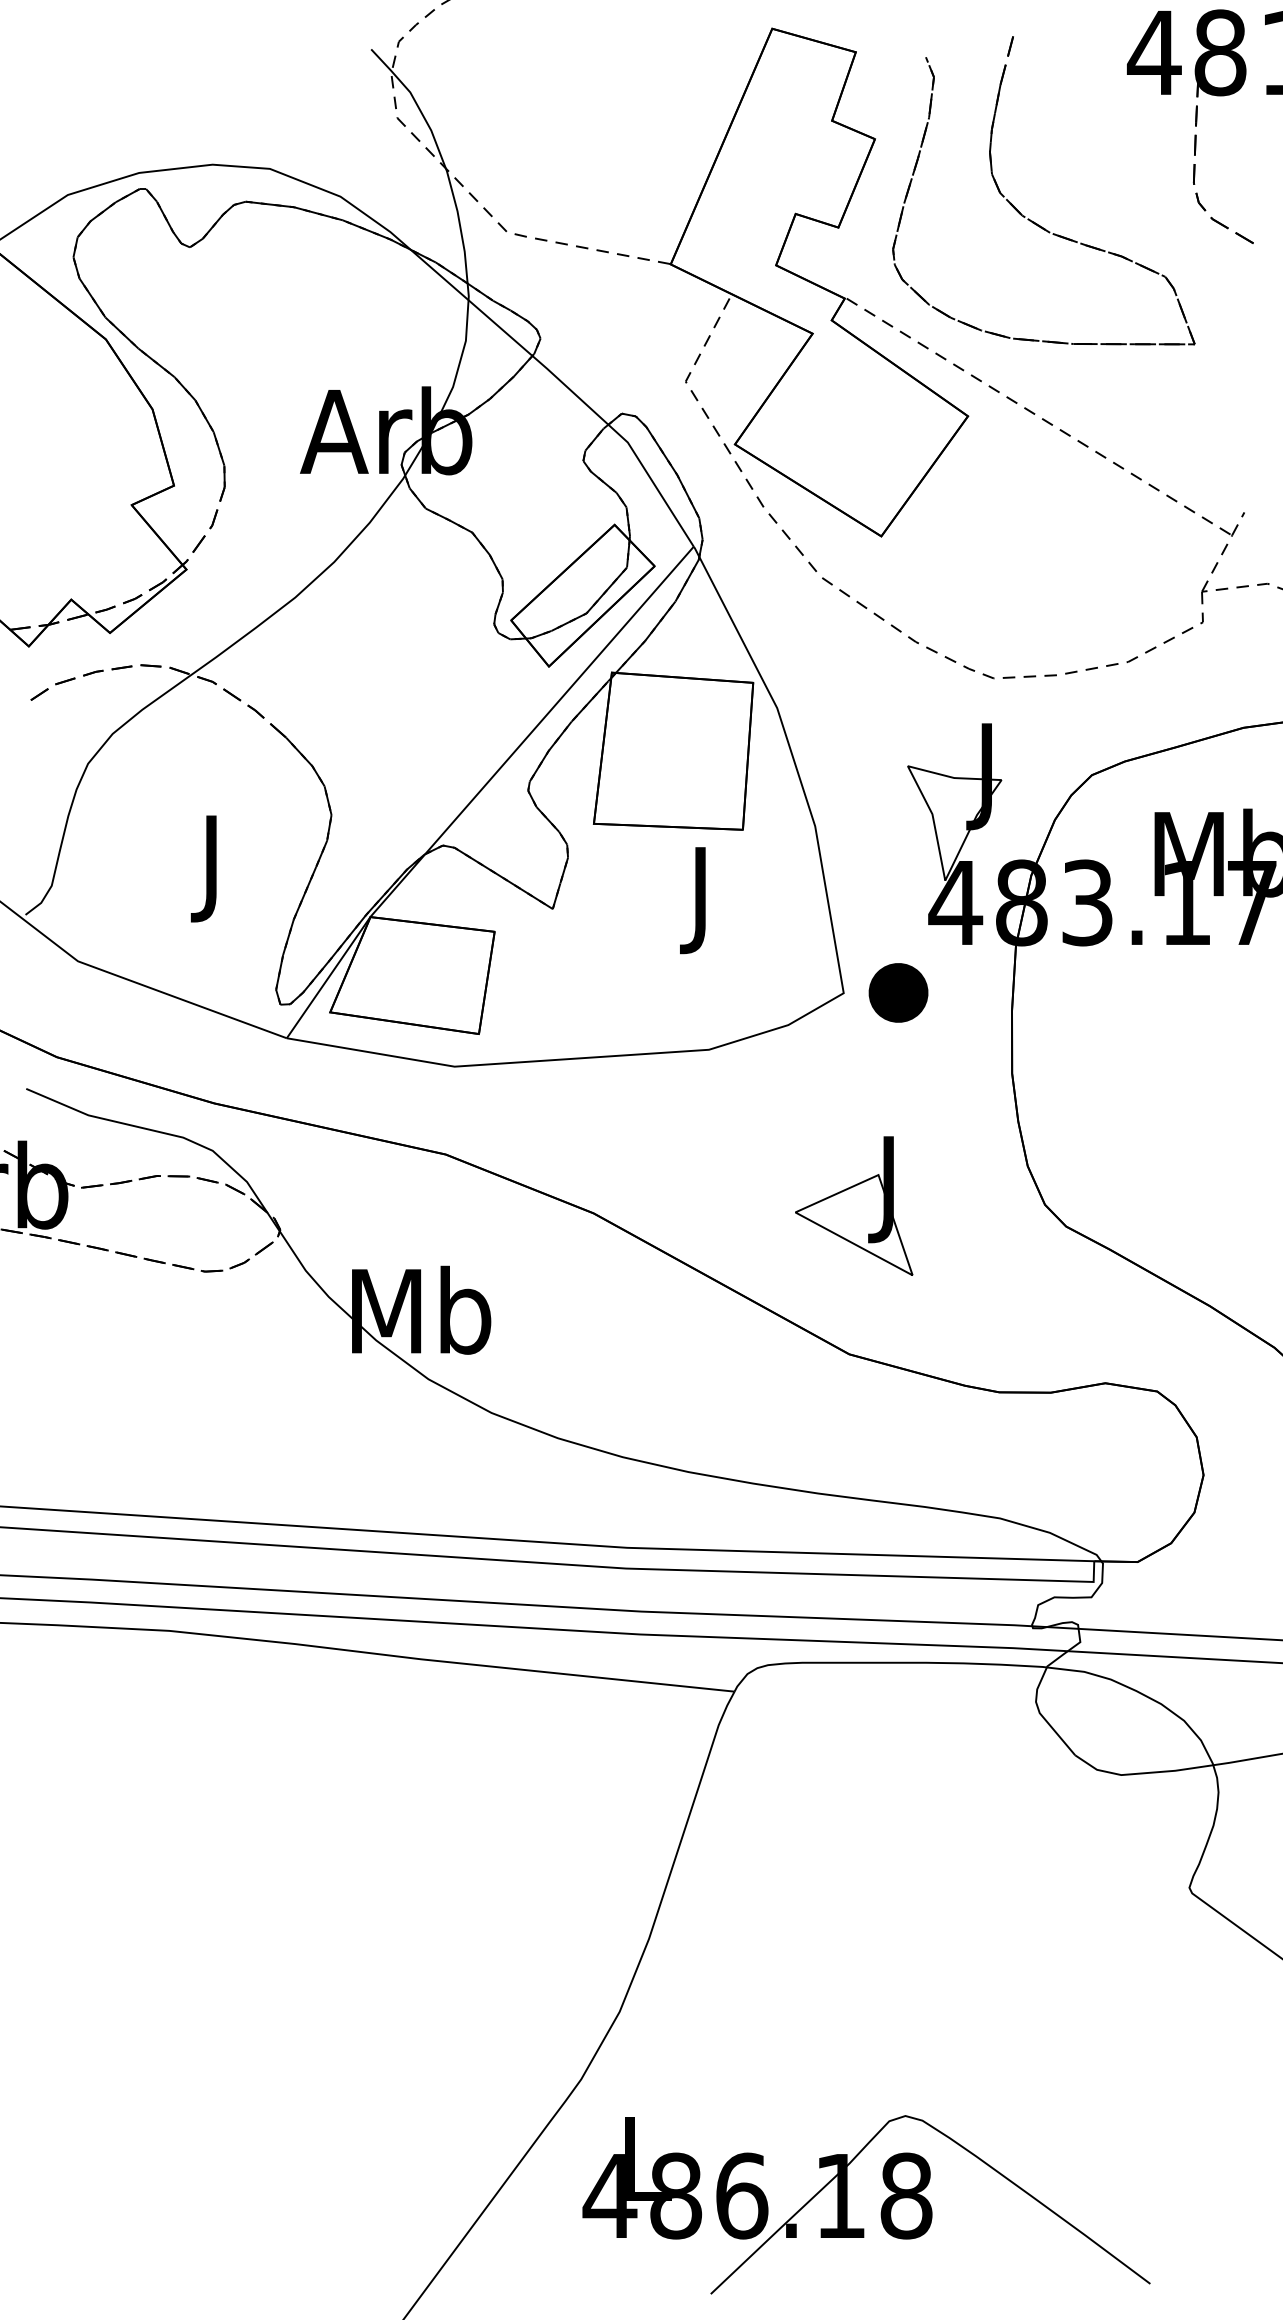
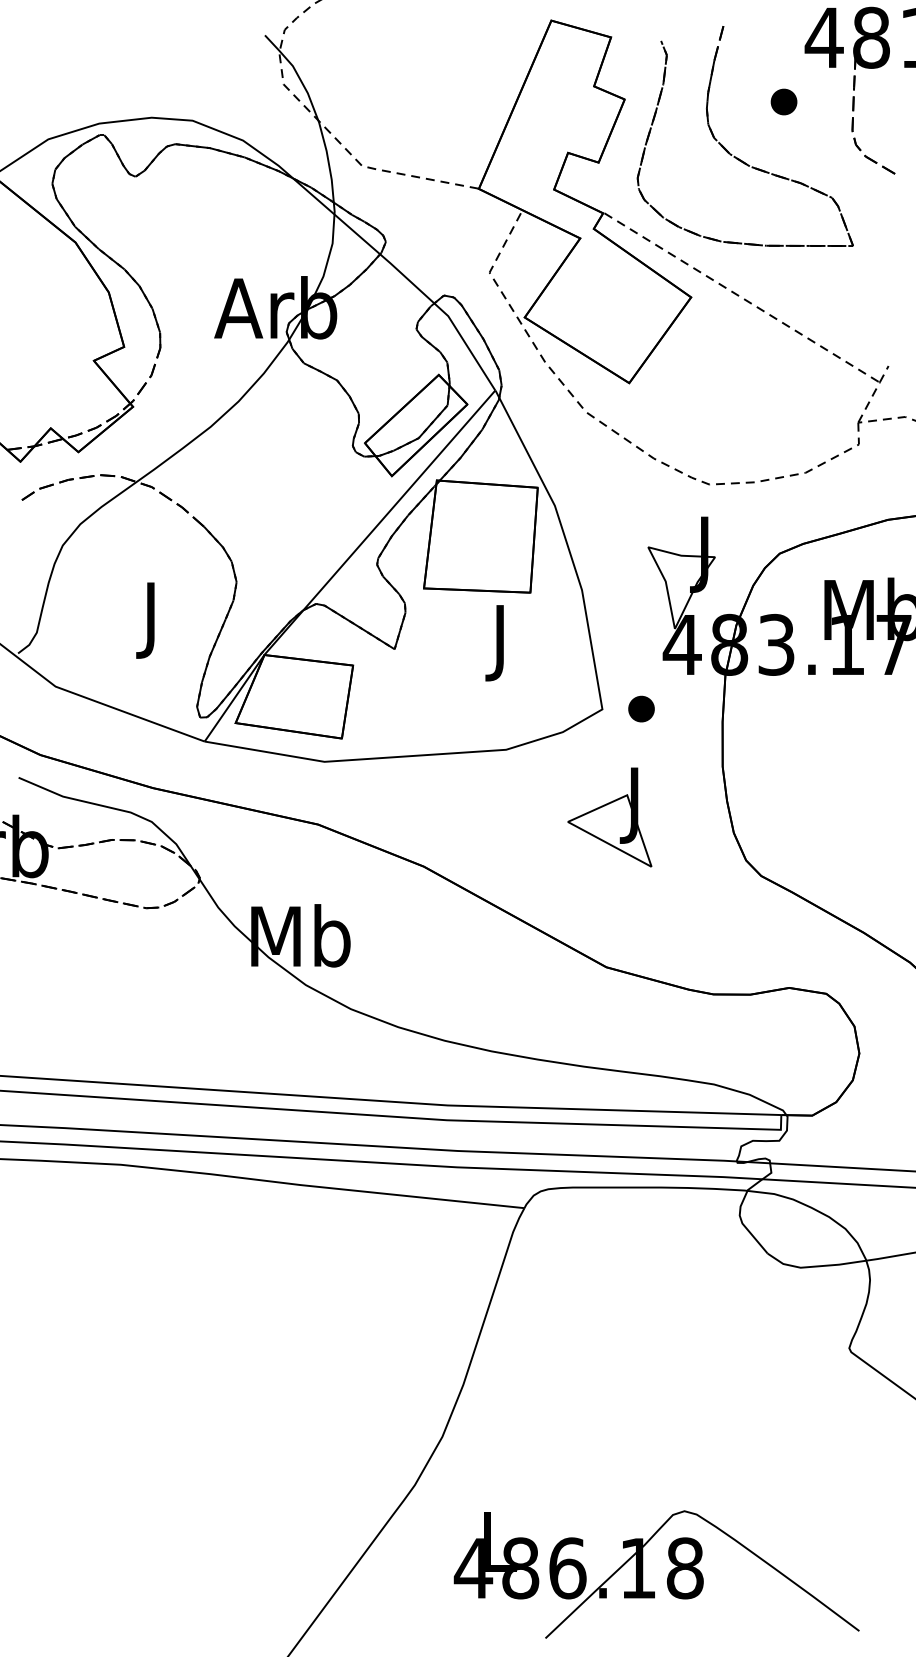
part: (1097, 141) -> (783, 101), added
part: (898, 991) -> (641, 708), size x0.62
part: (853, 1206) -> (609, 817), moved
part: (881, 2207) -> (667, 1576), moved

